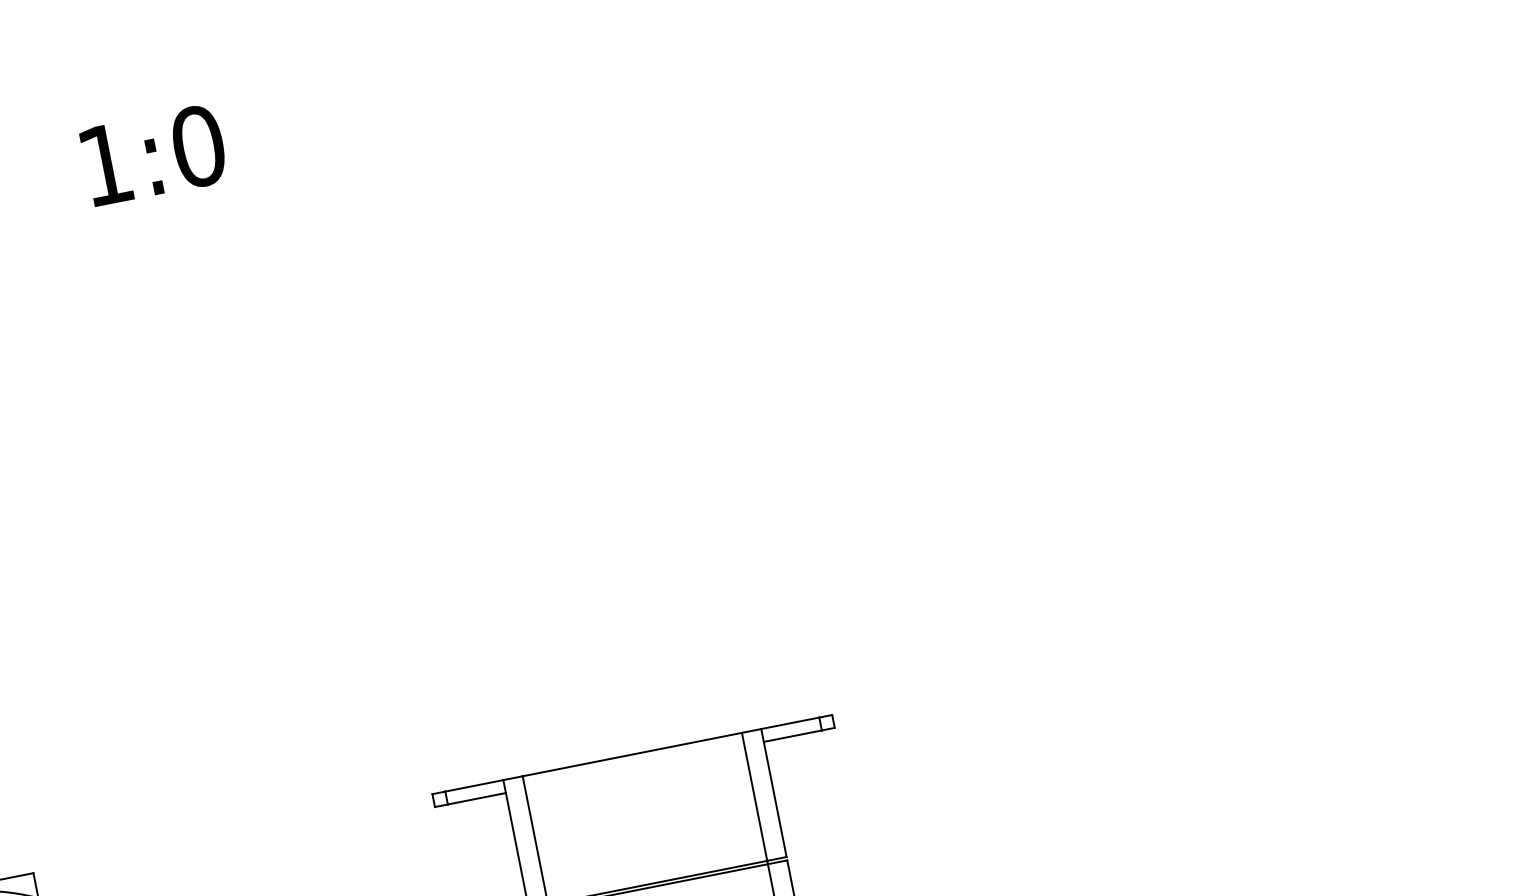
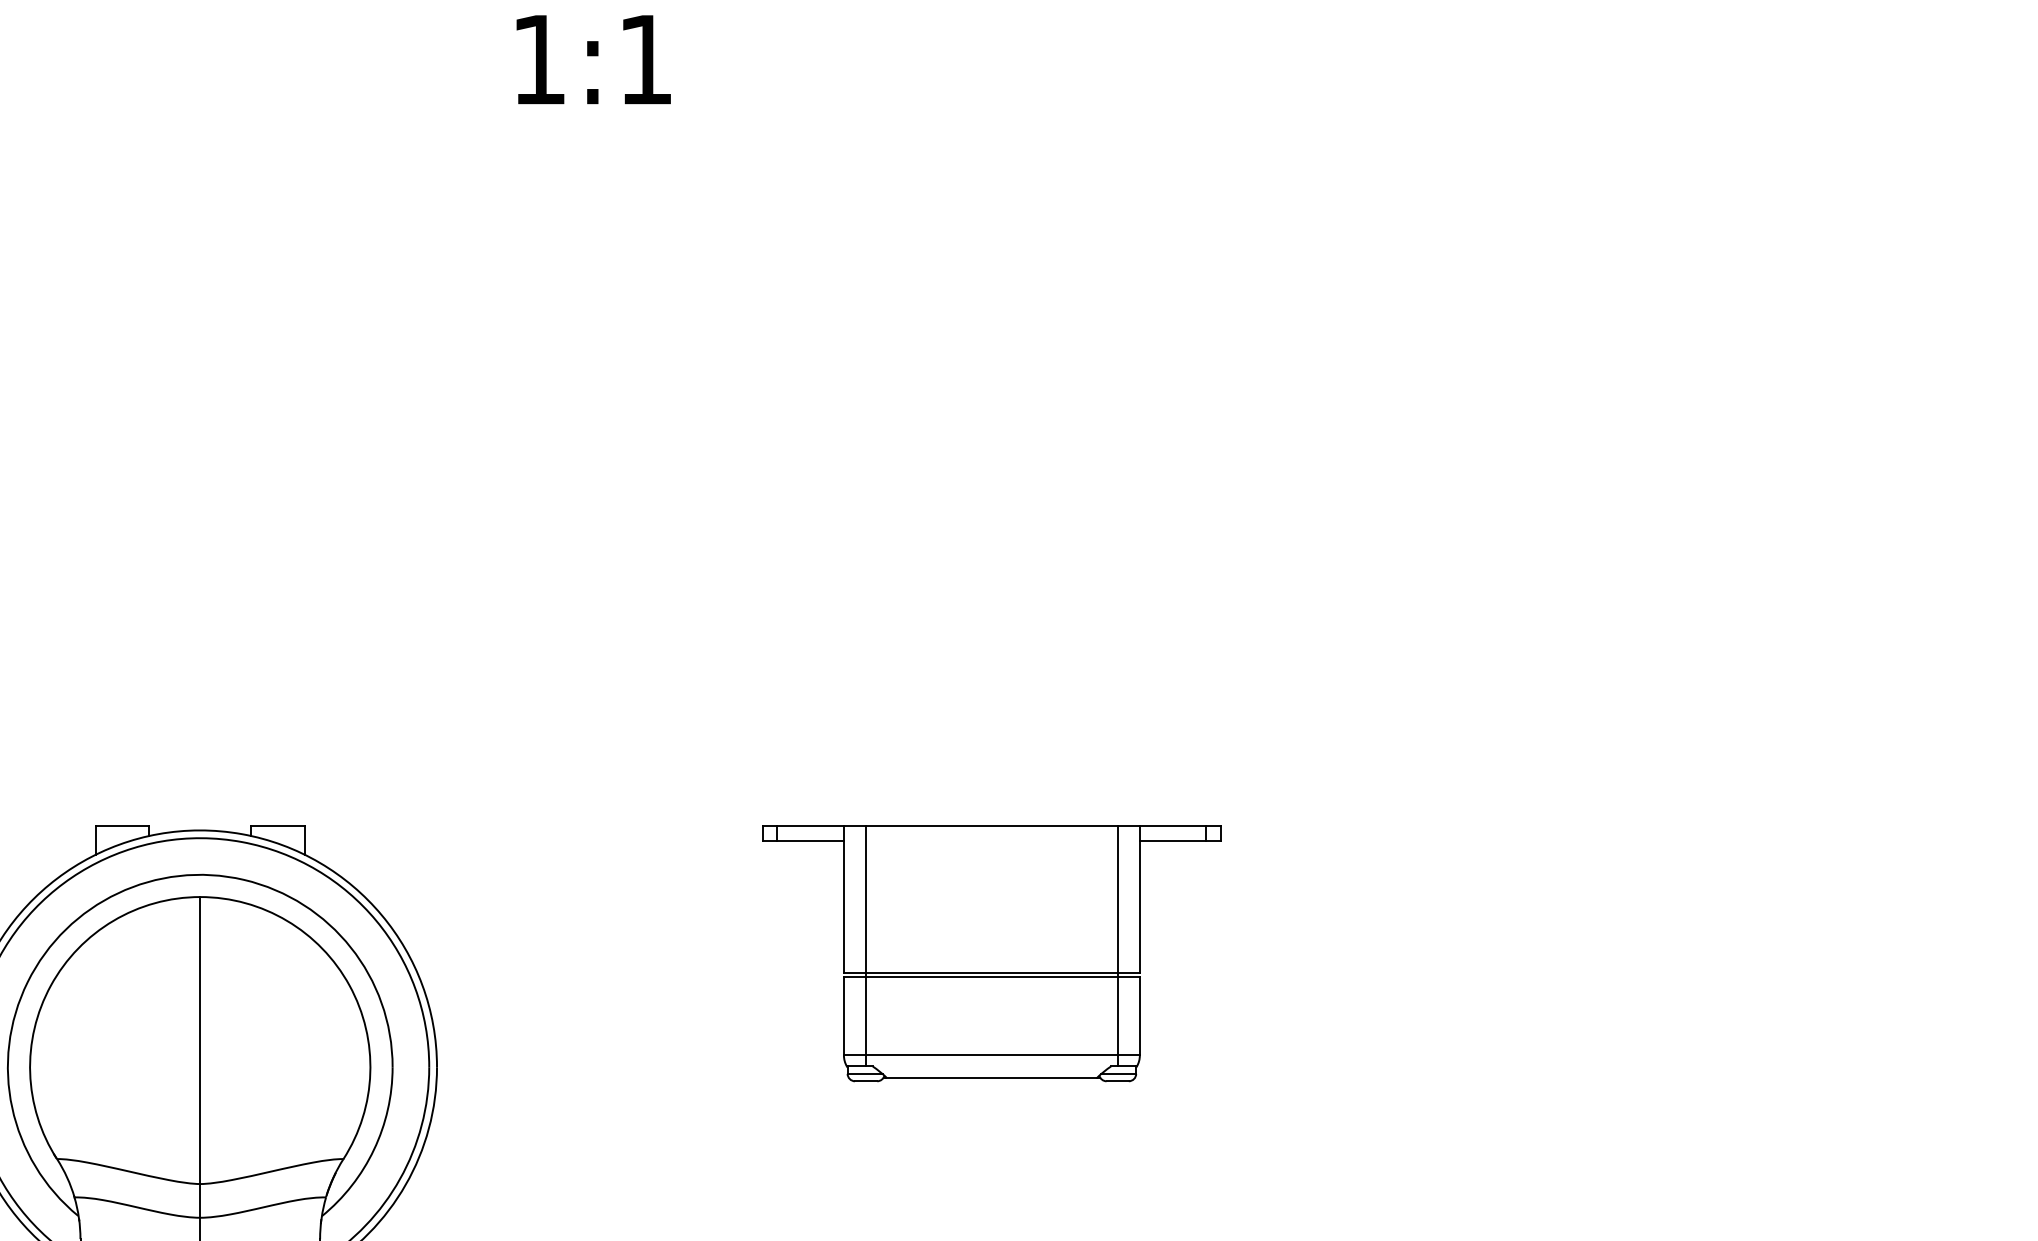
text: (198, 146) -> (645, 59), 1:0 -> 1:1

